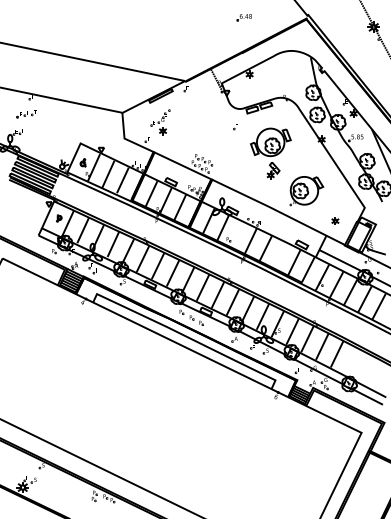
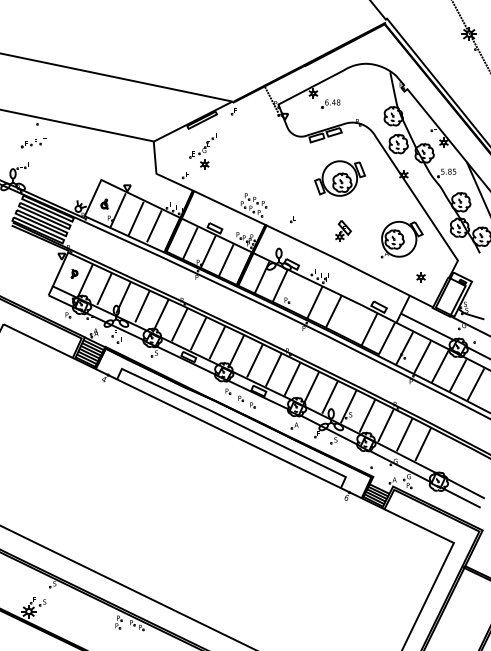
part: (244, 17) -> (330, 103), moved
part: (235, 127) -> (292, 219), moved
part: (273, 170) -> (343, 230), moved
part: (306, 190) -> (401, 239), moved

